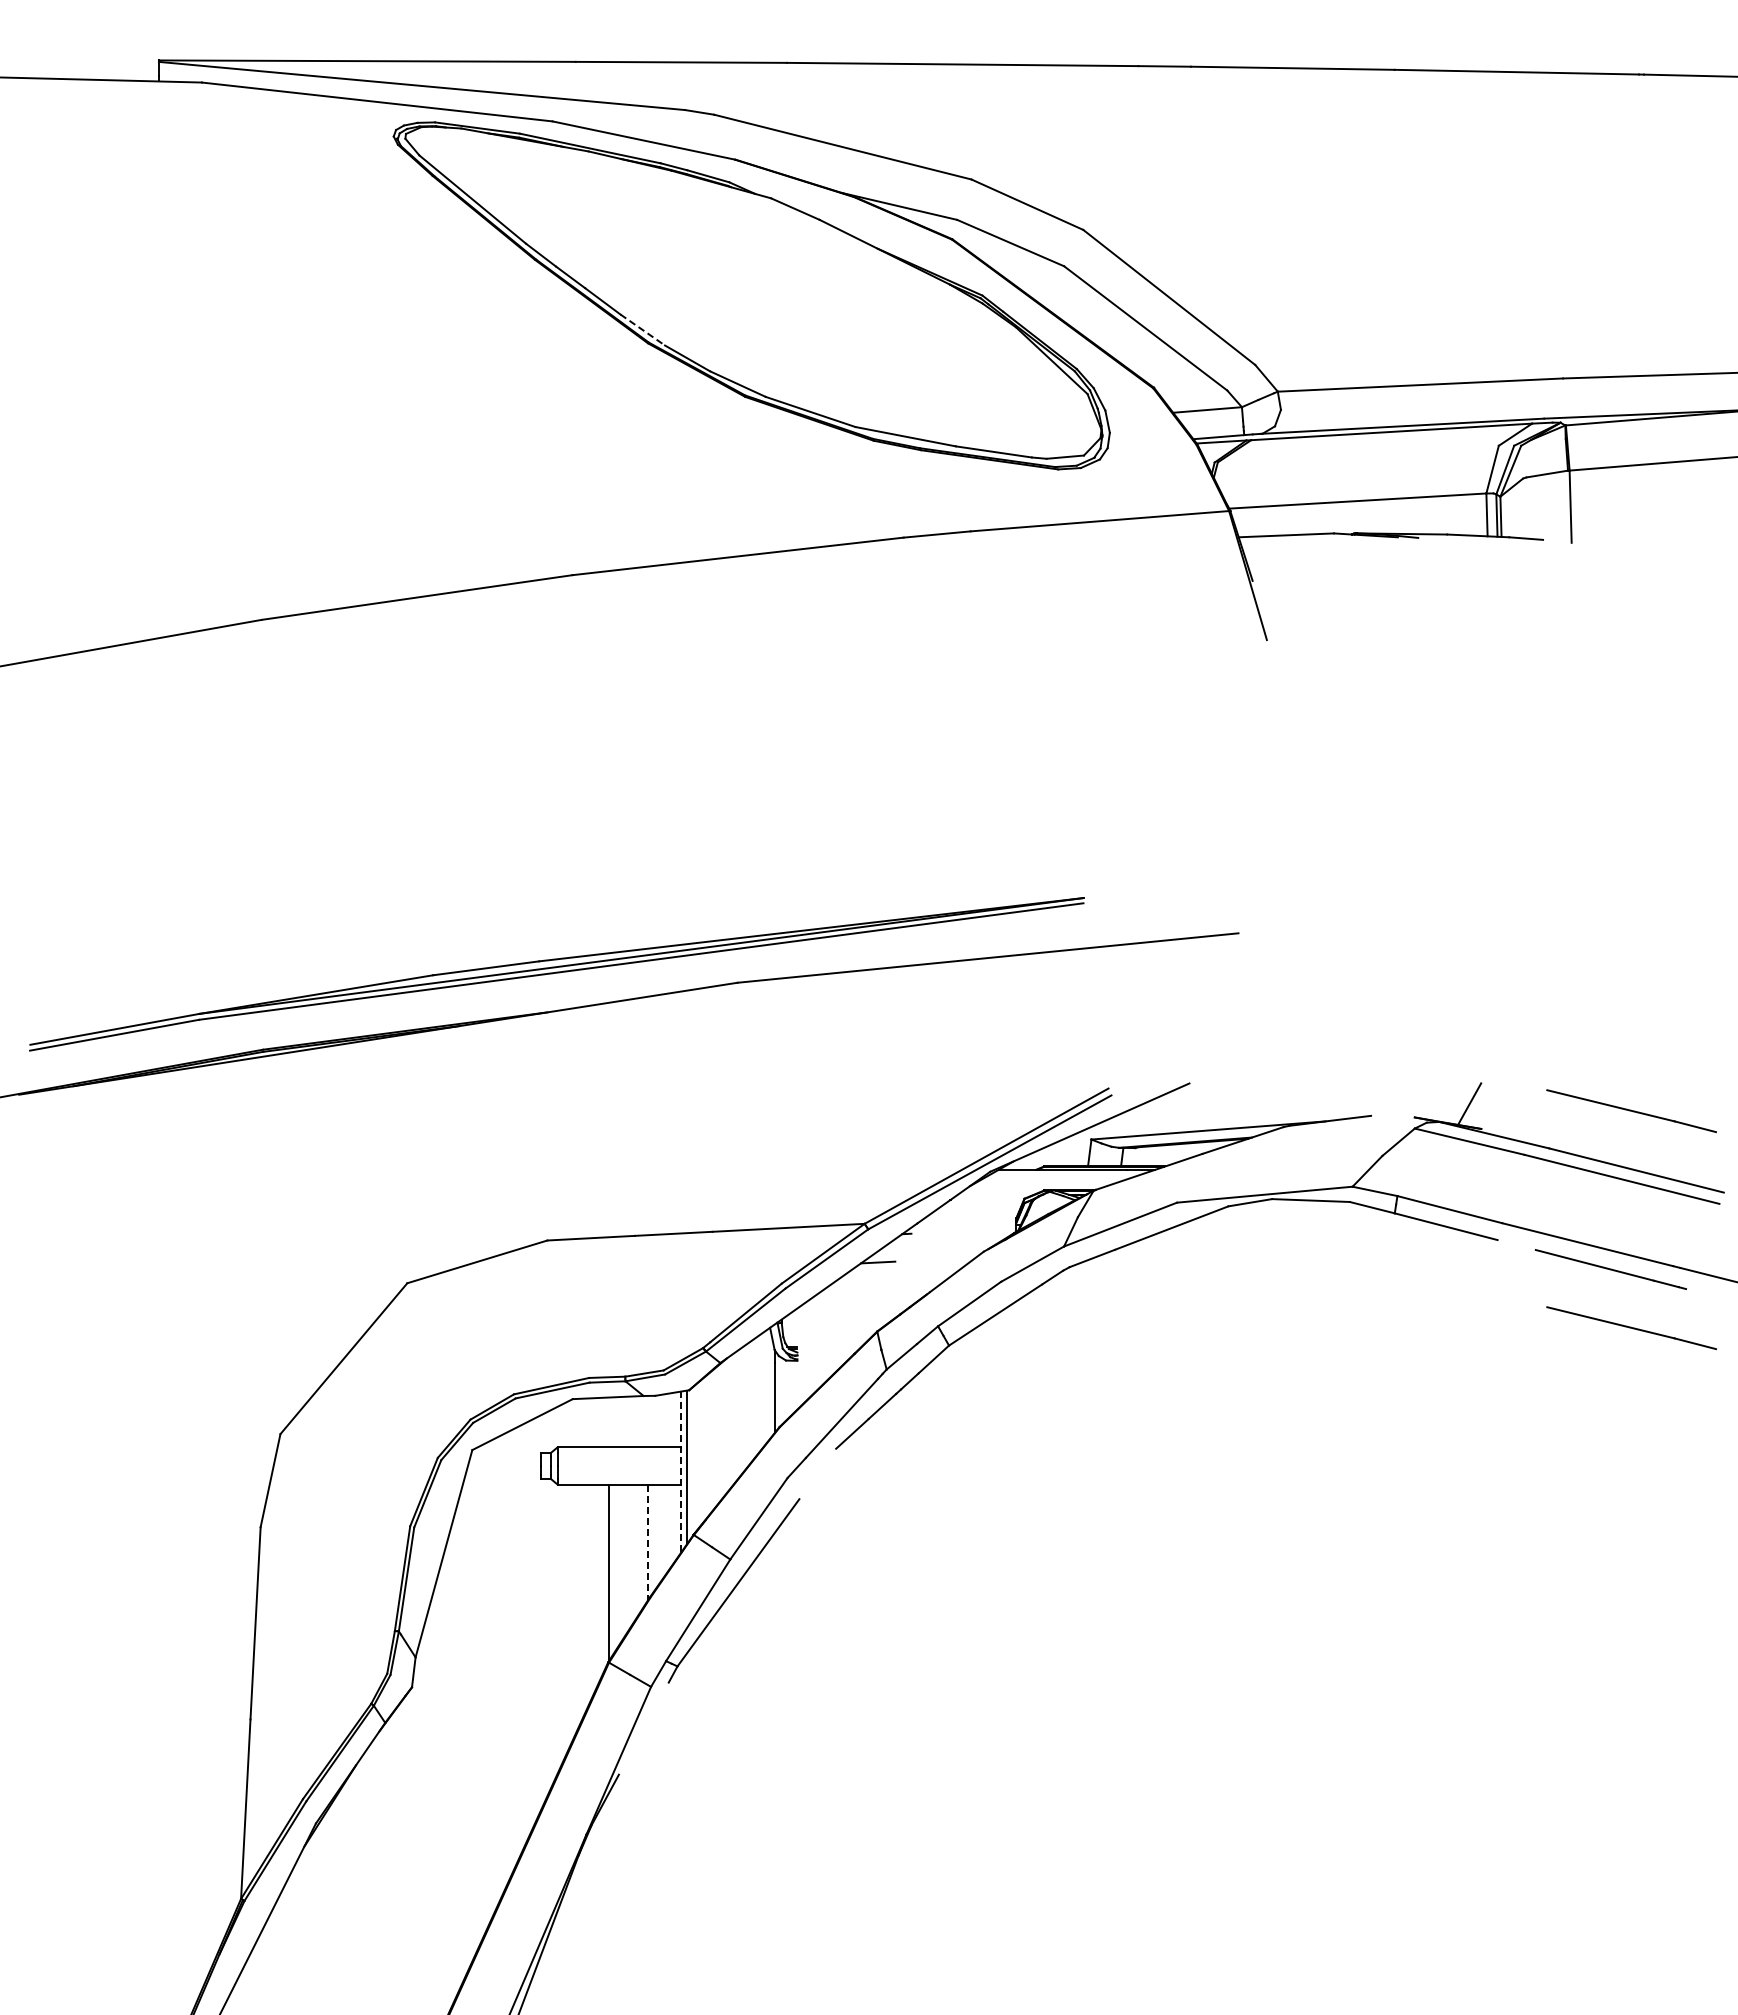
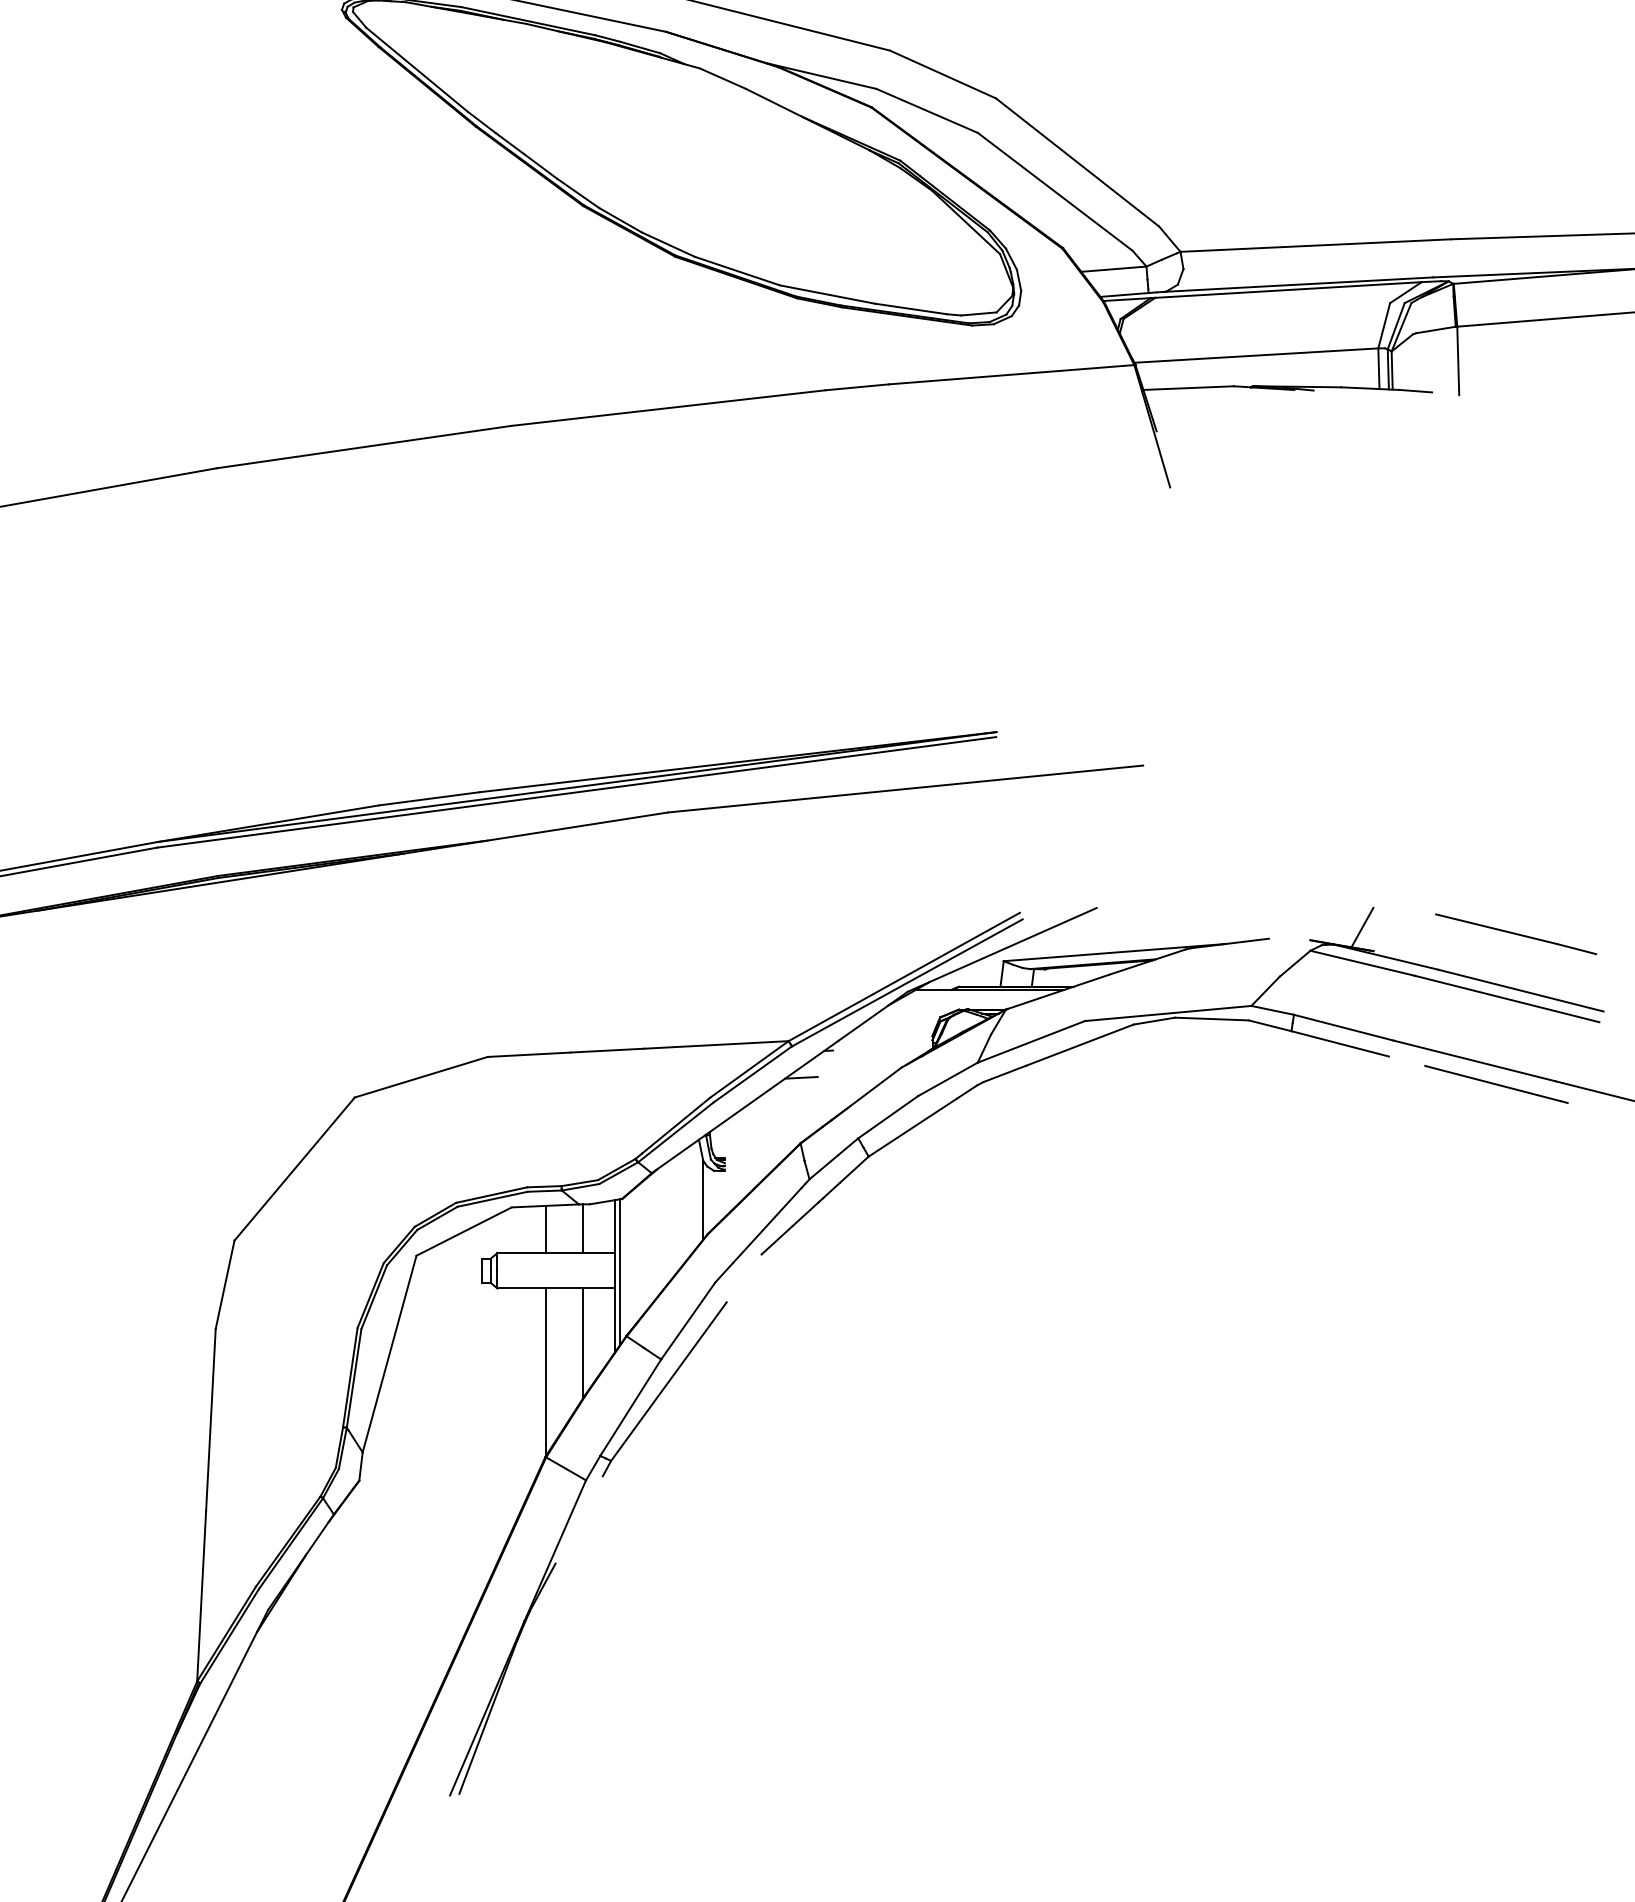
line: (643, 330) -> (578, 193), dashed -> solid
line: (1631, 1328) -> (1515, 1140), removed
line: (648, 1421) -> (583, 1228), added
line: (609, 1422) -> (546, 1229), added
line: (681, 1471) -> (614, 1276), dashed -> solid
line: (648, 1542) -> (583, 1343), dashed -> solid

